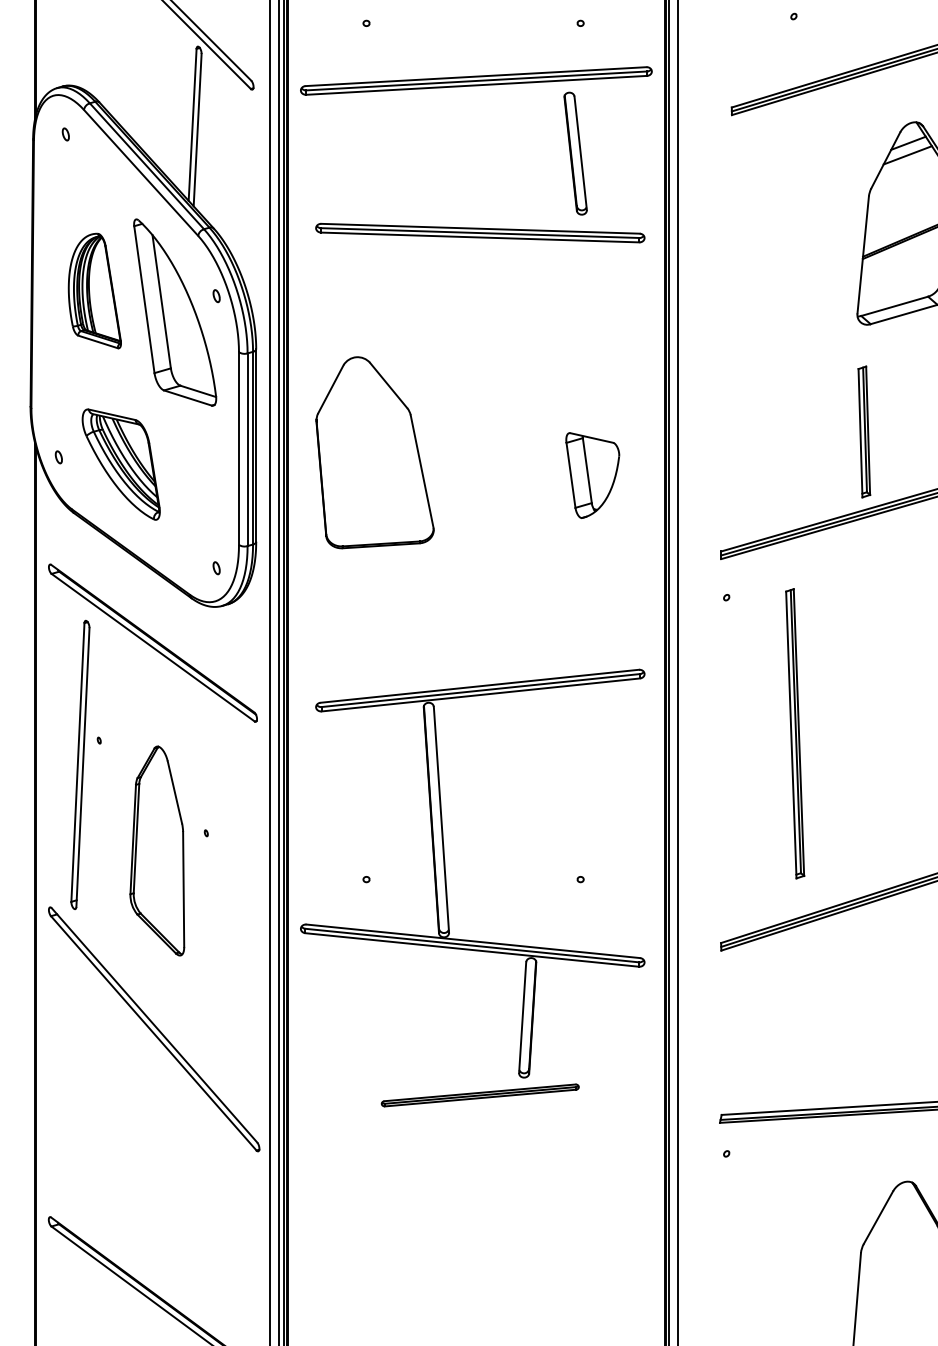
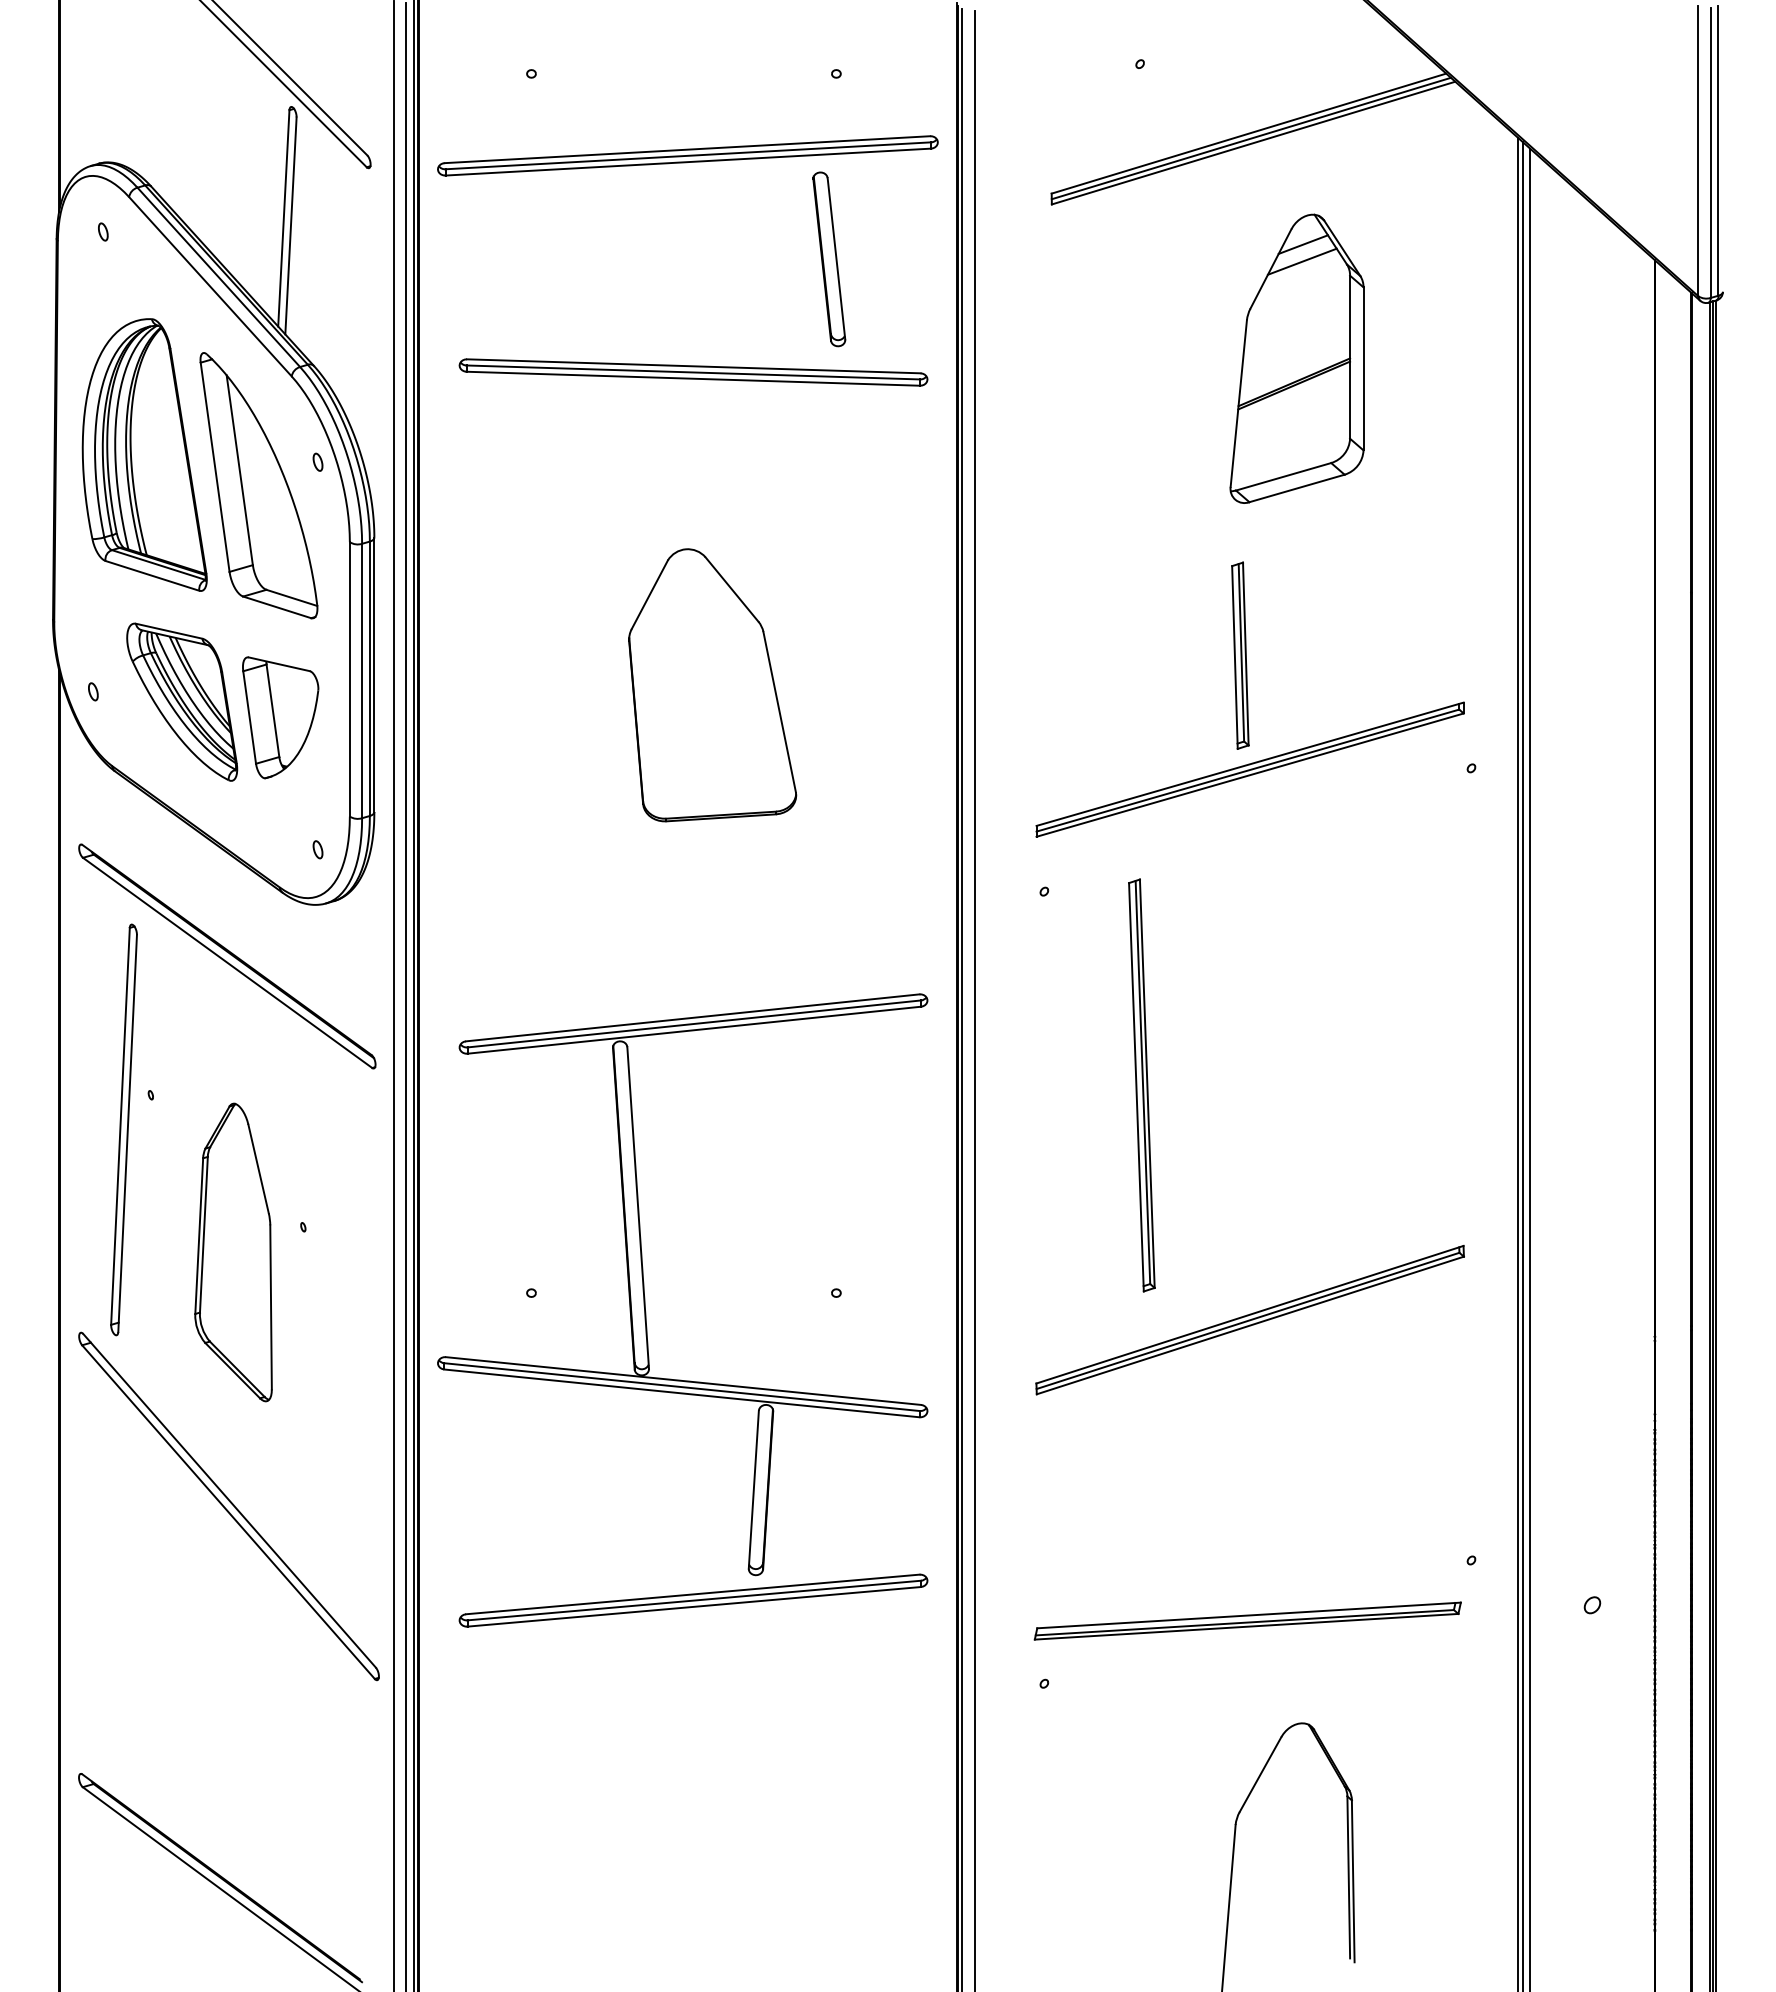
part: (94, 290) -> (144, 454), size x1.67
part: (374, 452) -> (712, 685), moved
part: (592, 475) -> (280, 717), moved
part: (480, 1095) -> (693, 1600), size x1.67

